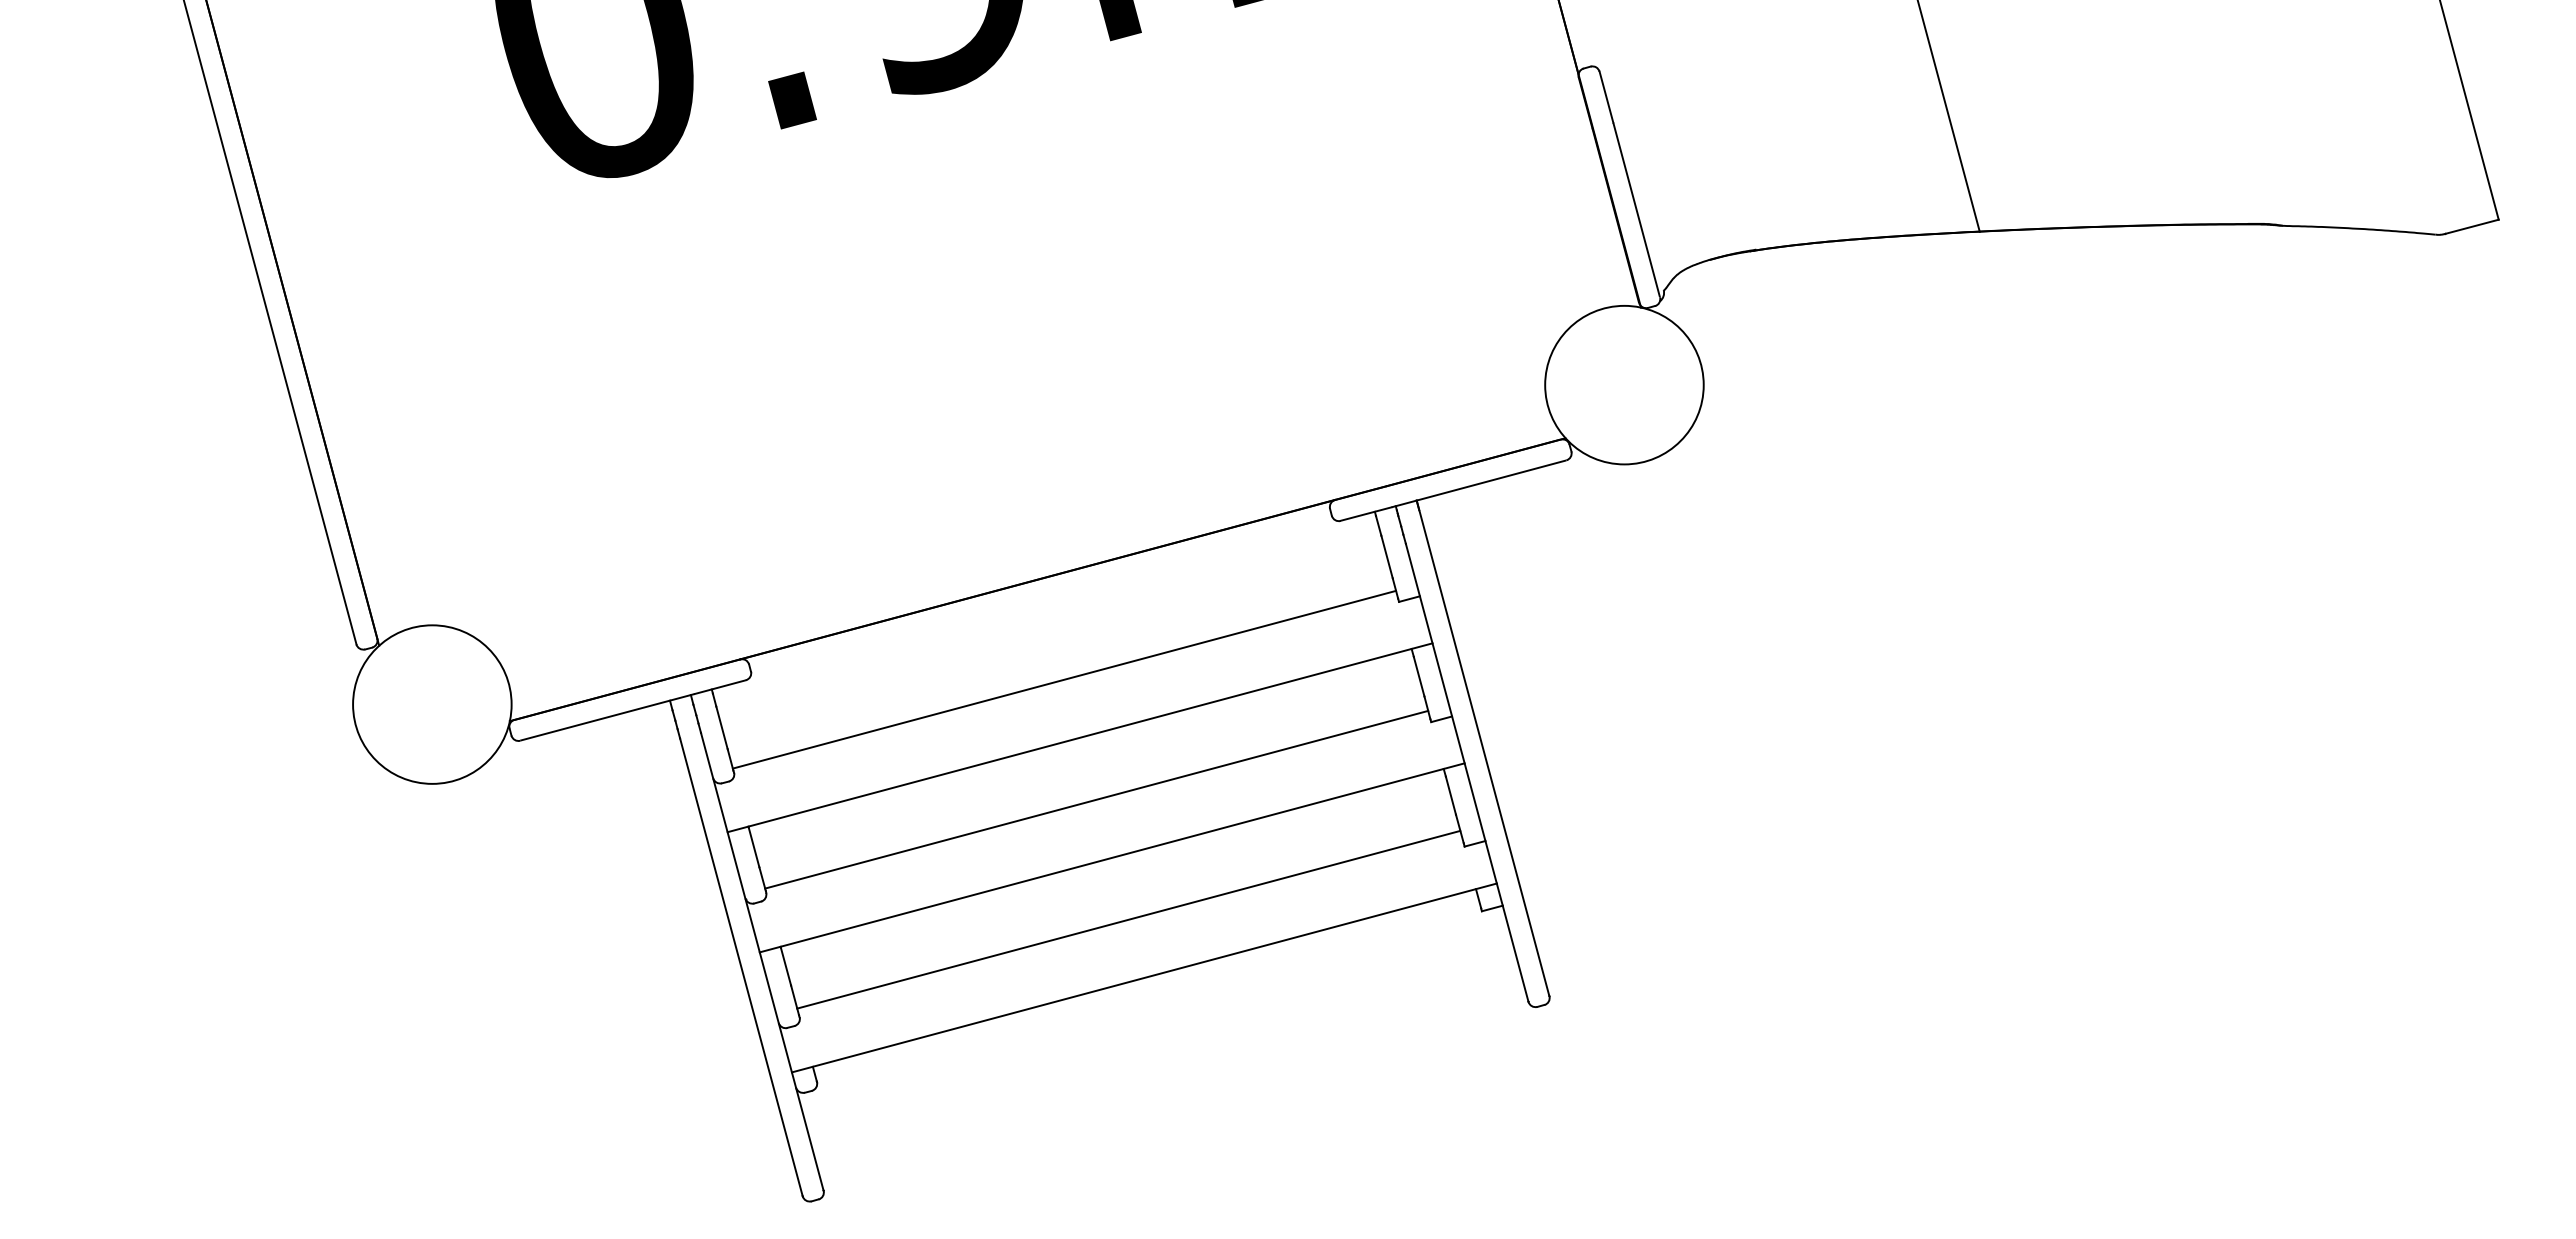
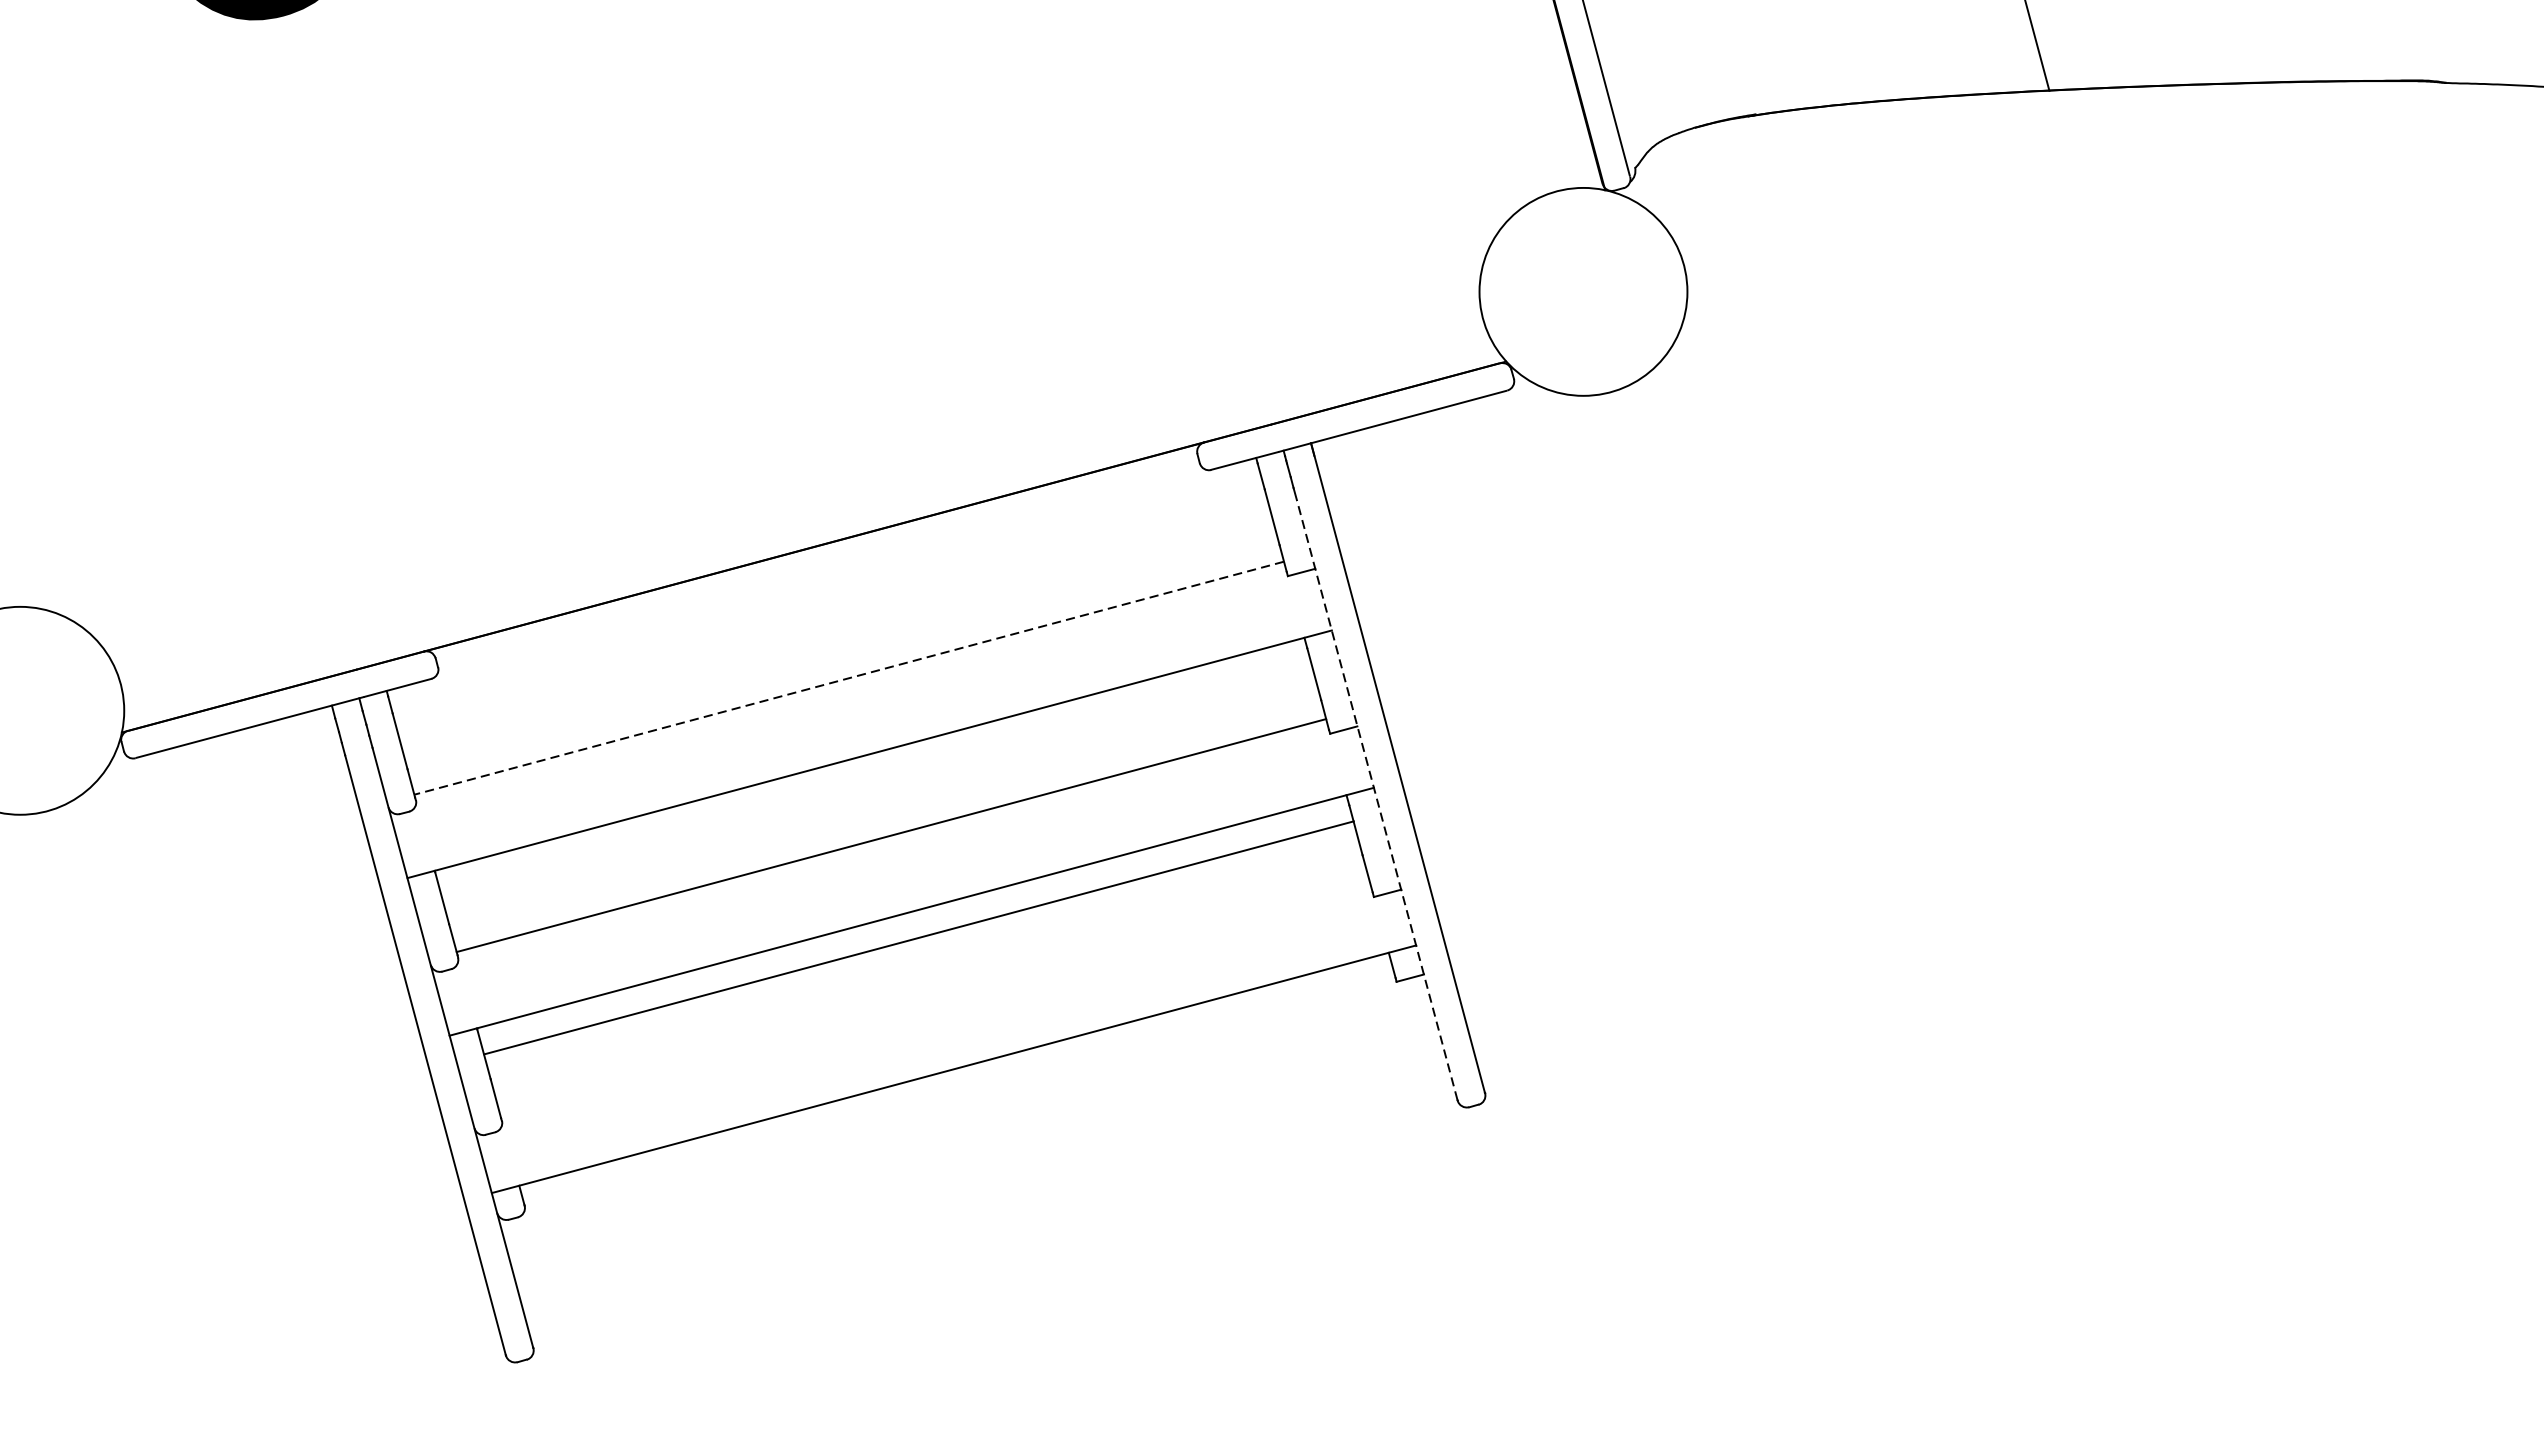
line: (1063, 679) -> (847, 677), solid -> dashed
line: (1467, 772) -> (1377, 799), solid -> dashed
line: (1128, 919) -> (918, 937), moved

